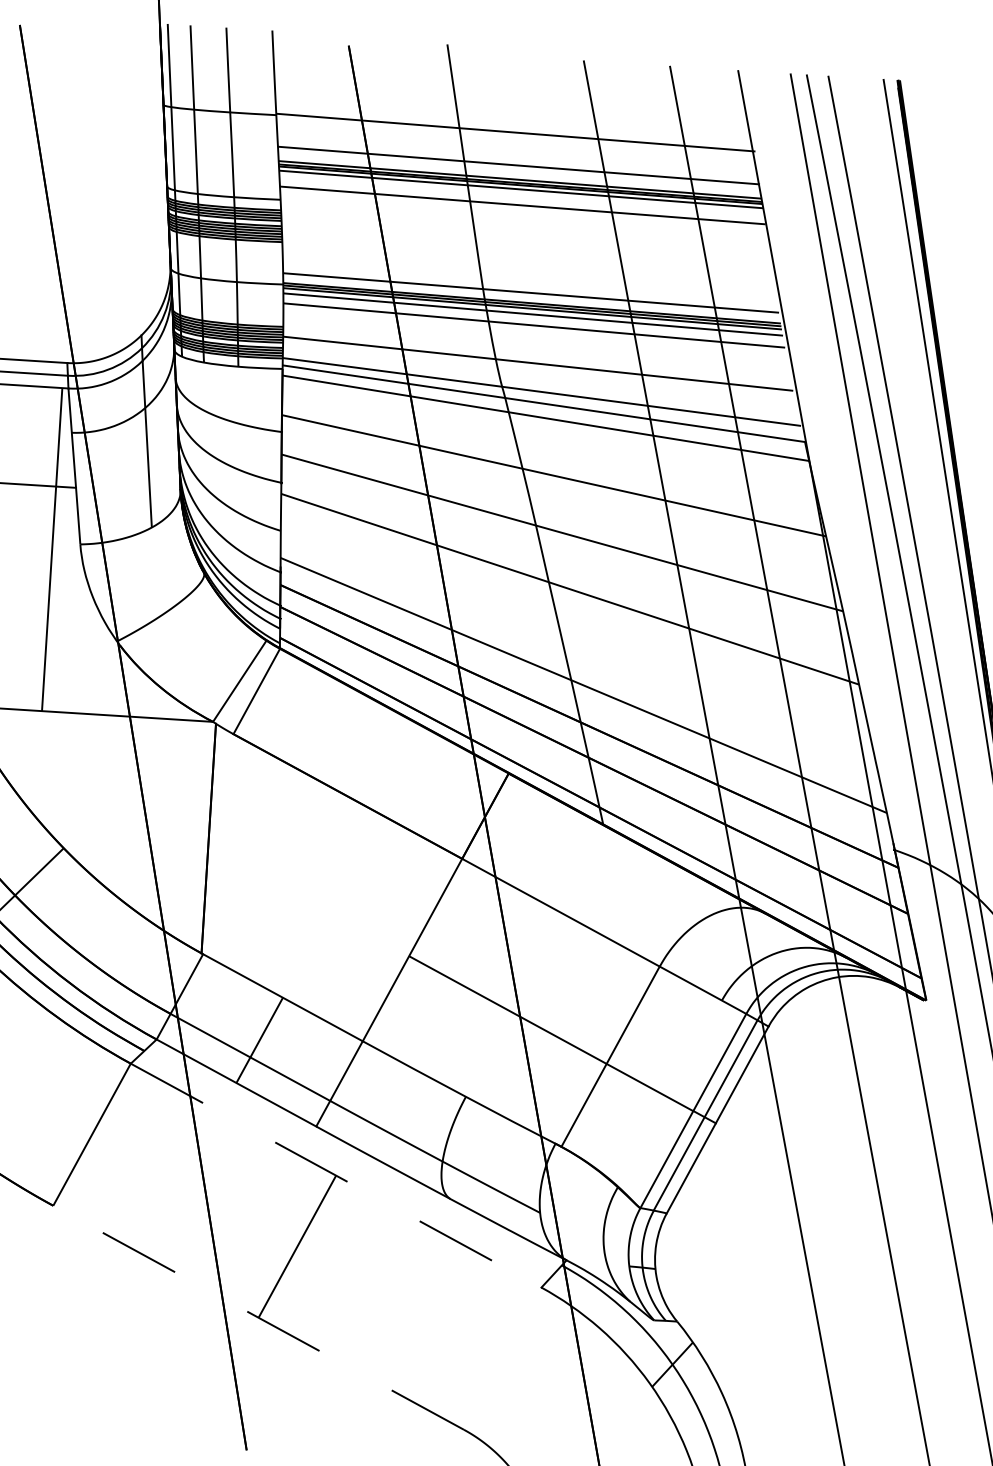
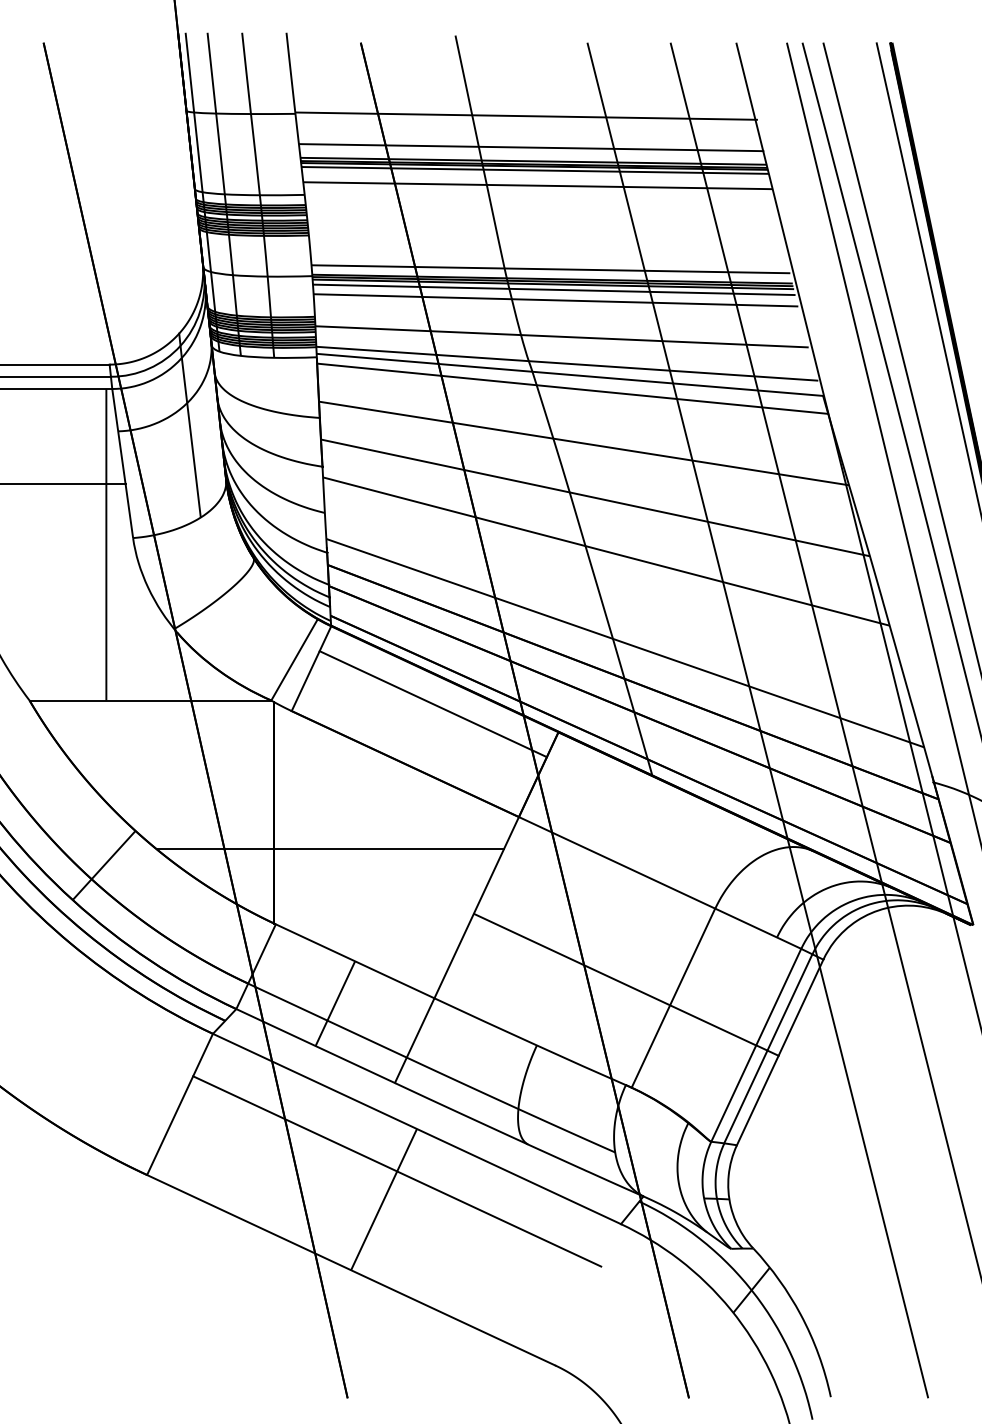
line: (379, 736) -> (432, 704), added
line: (263, 880) -> (329, 849), added
line: (336, 1176) -> (417, 1129), dashed -> solid
line: (313, 1218) -> (397, 1171), added
line: (257, 1318) -> (350, 1270), dashed -> solid

